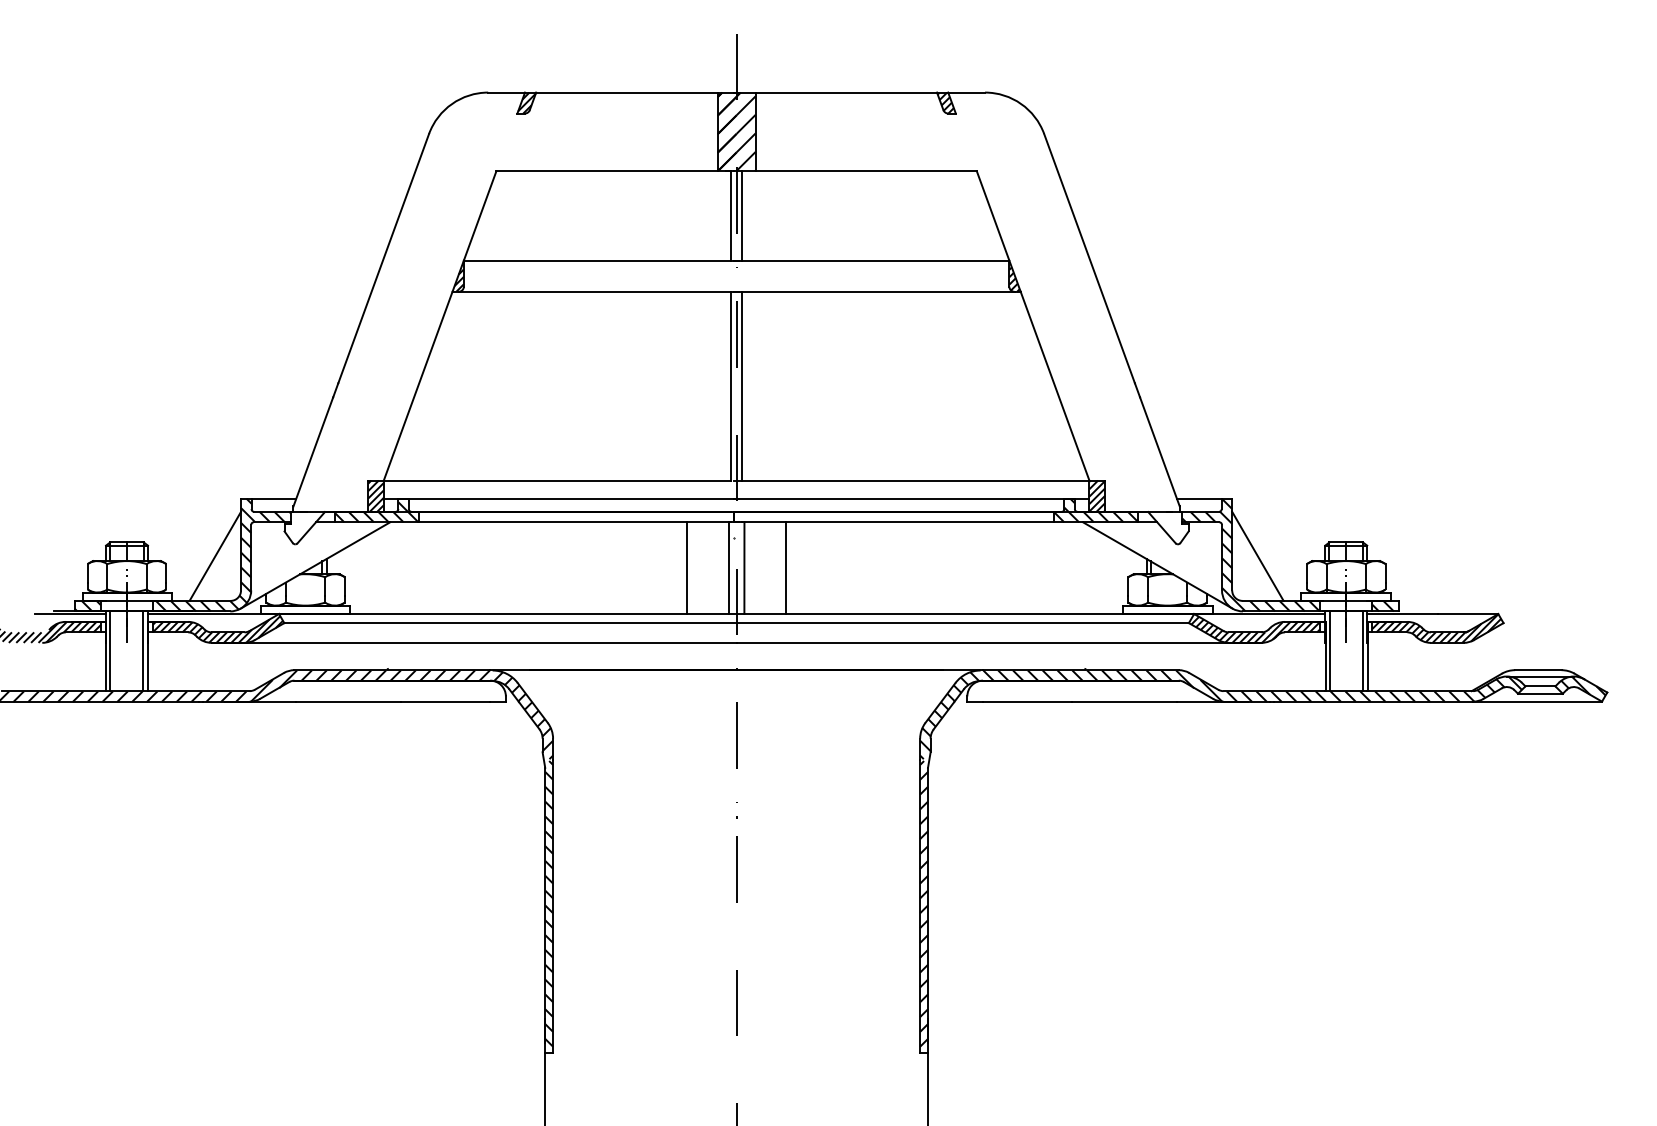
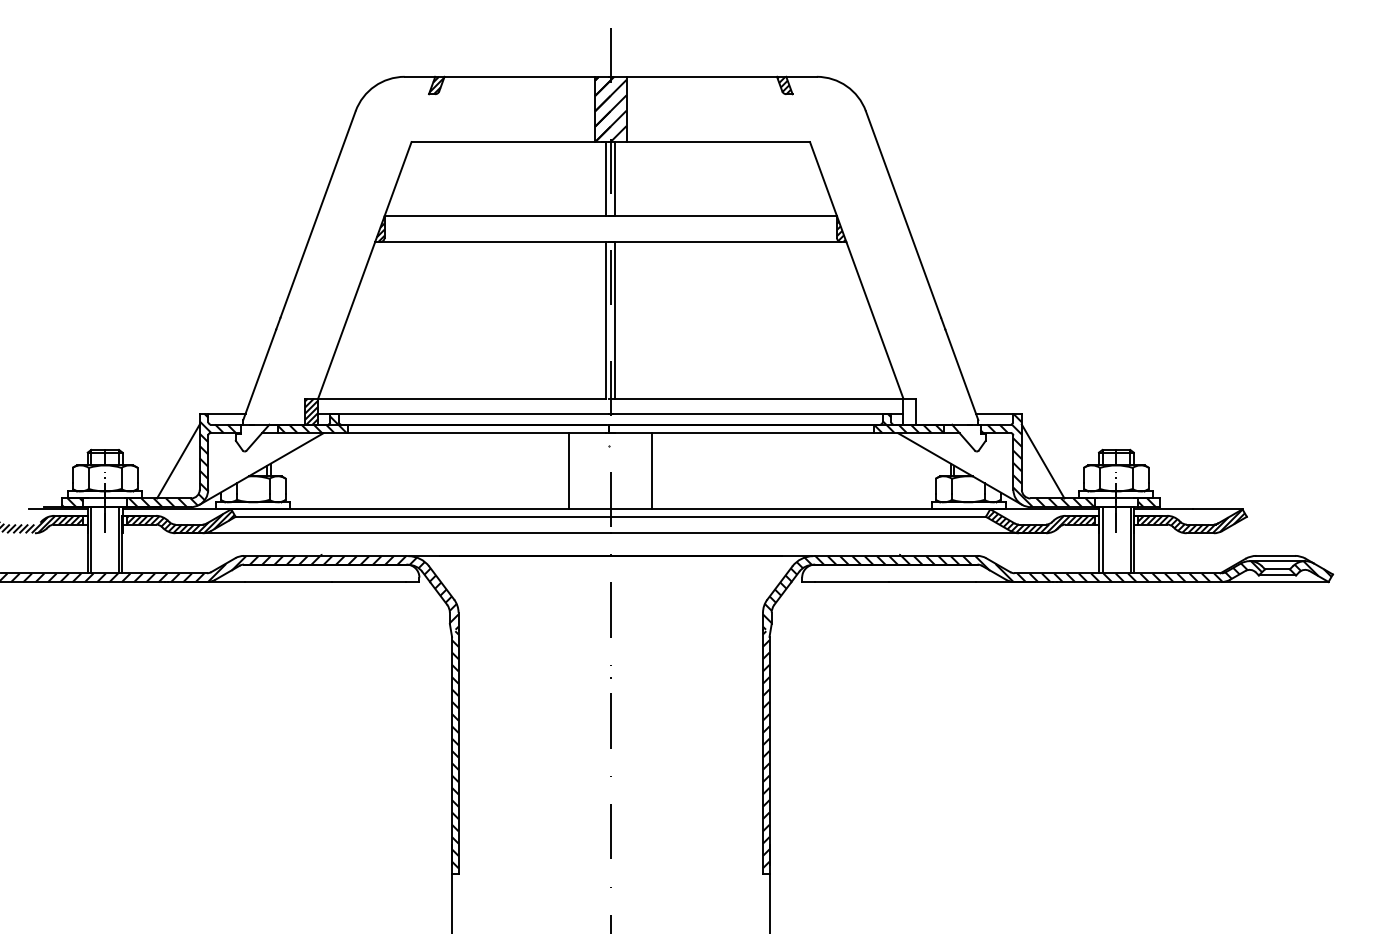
hatch: (1097, 496) -> (910, 411), removed
line: (728, 568) -> (604, 471), removed
line: (744, 568) -> (617, 471), removed

